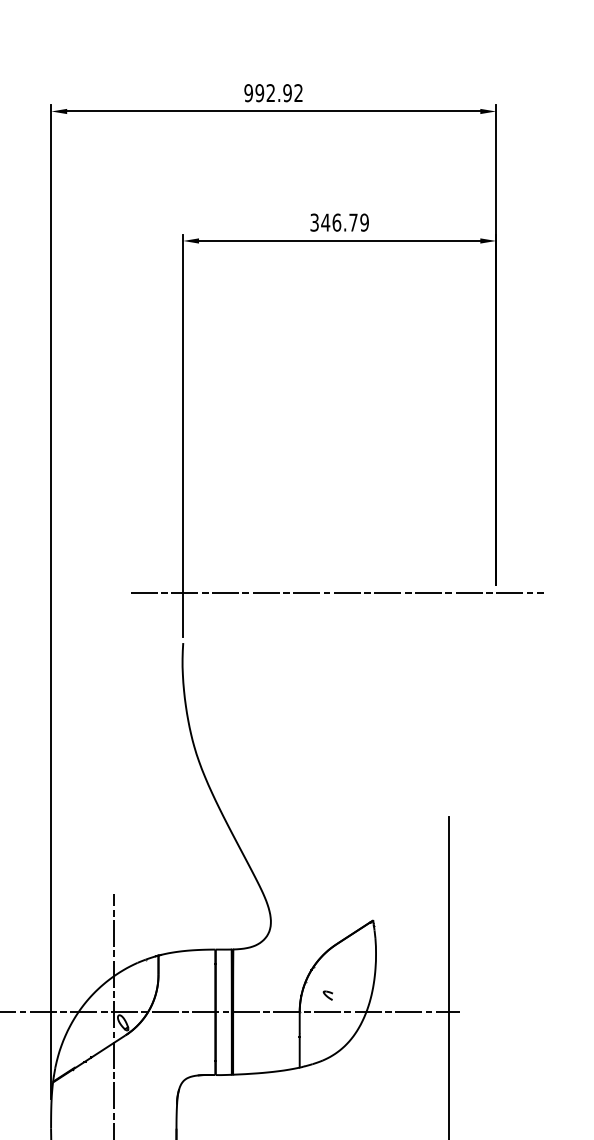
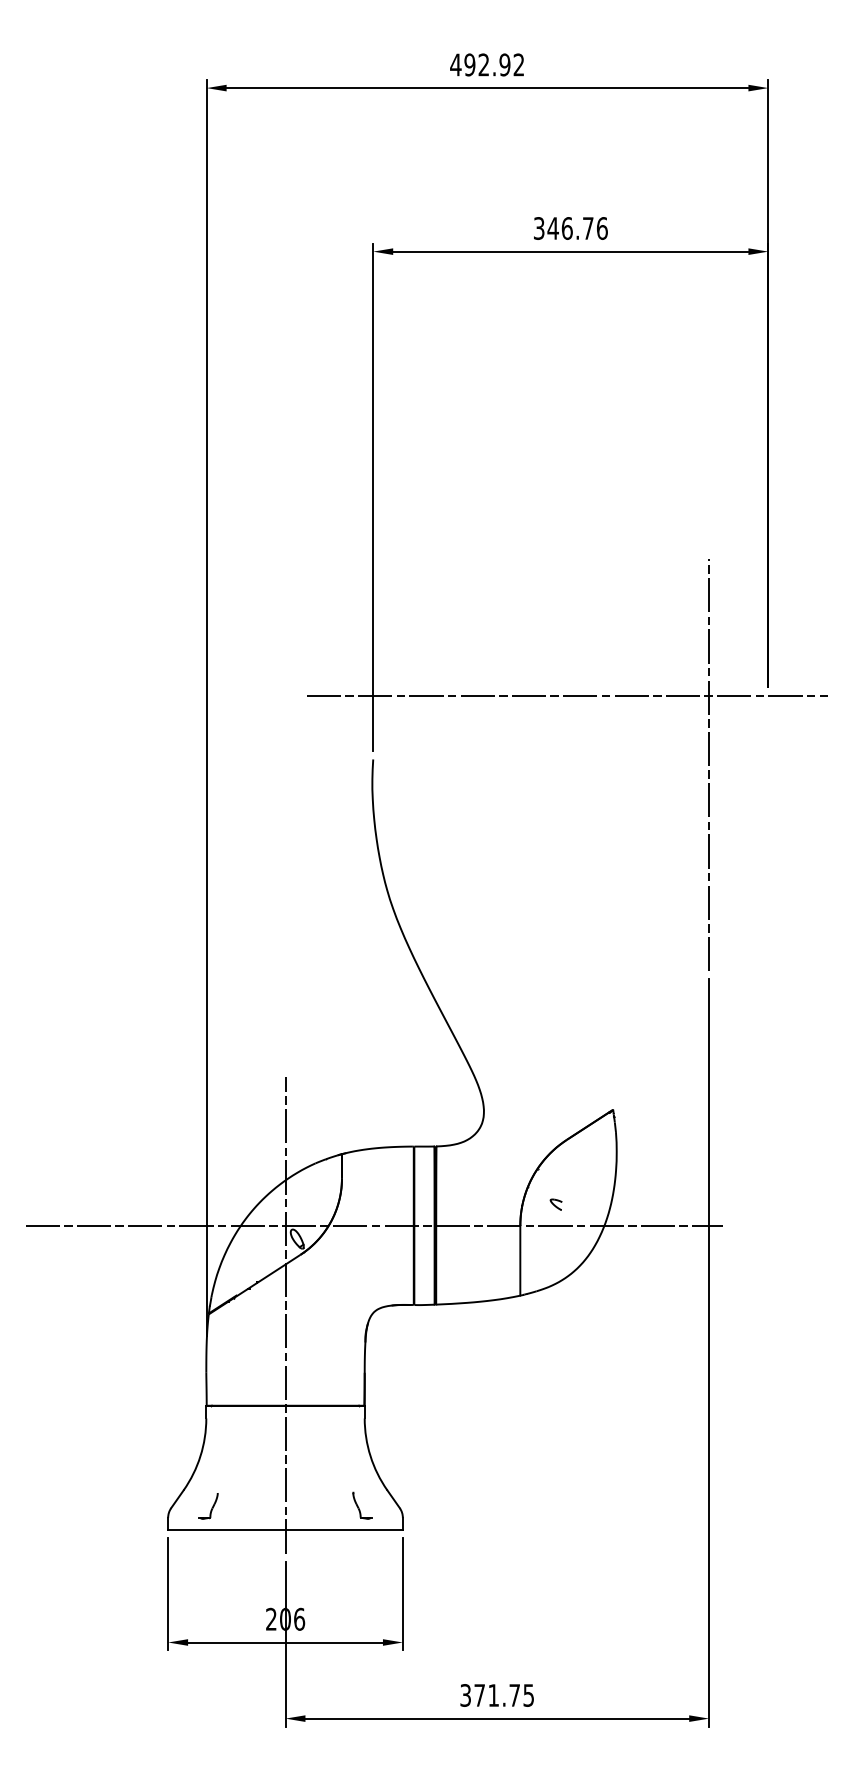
text: (248, 92) -> (455, 64), 992.92 -> 492.92
text: (363, 222) -> (601, 228), 346.79 -> 346.76
line: (449, 647) -> (709, 764), added

